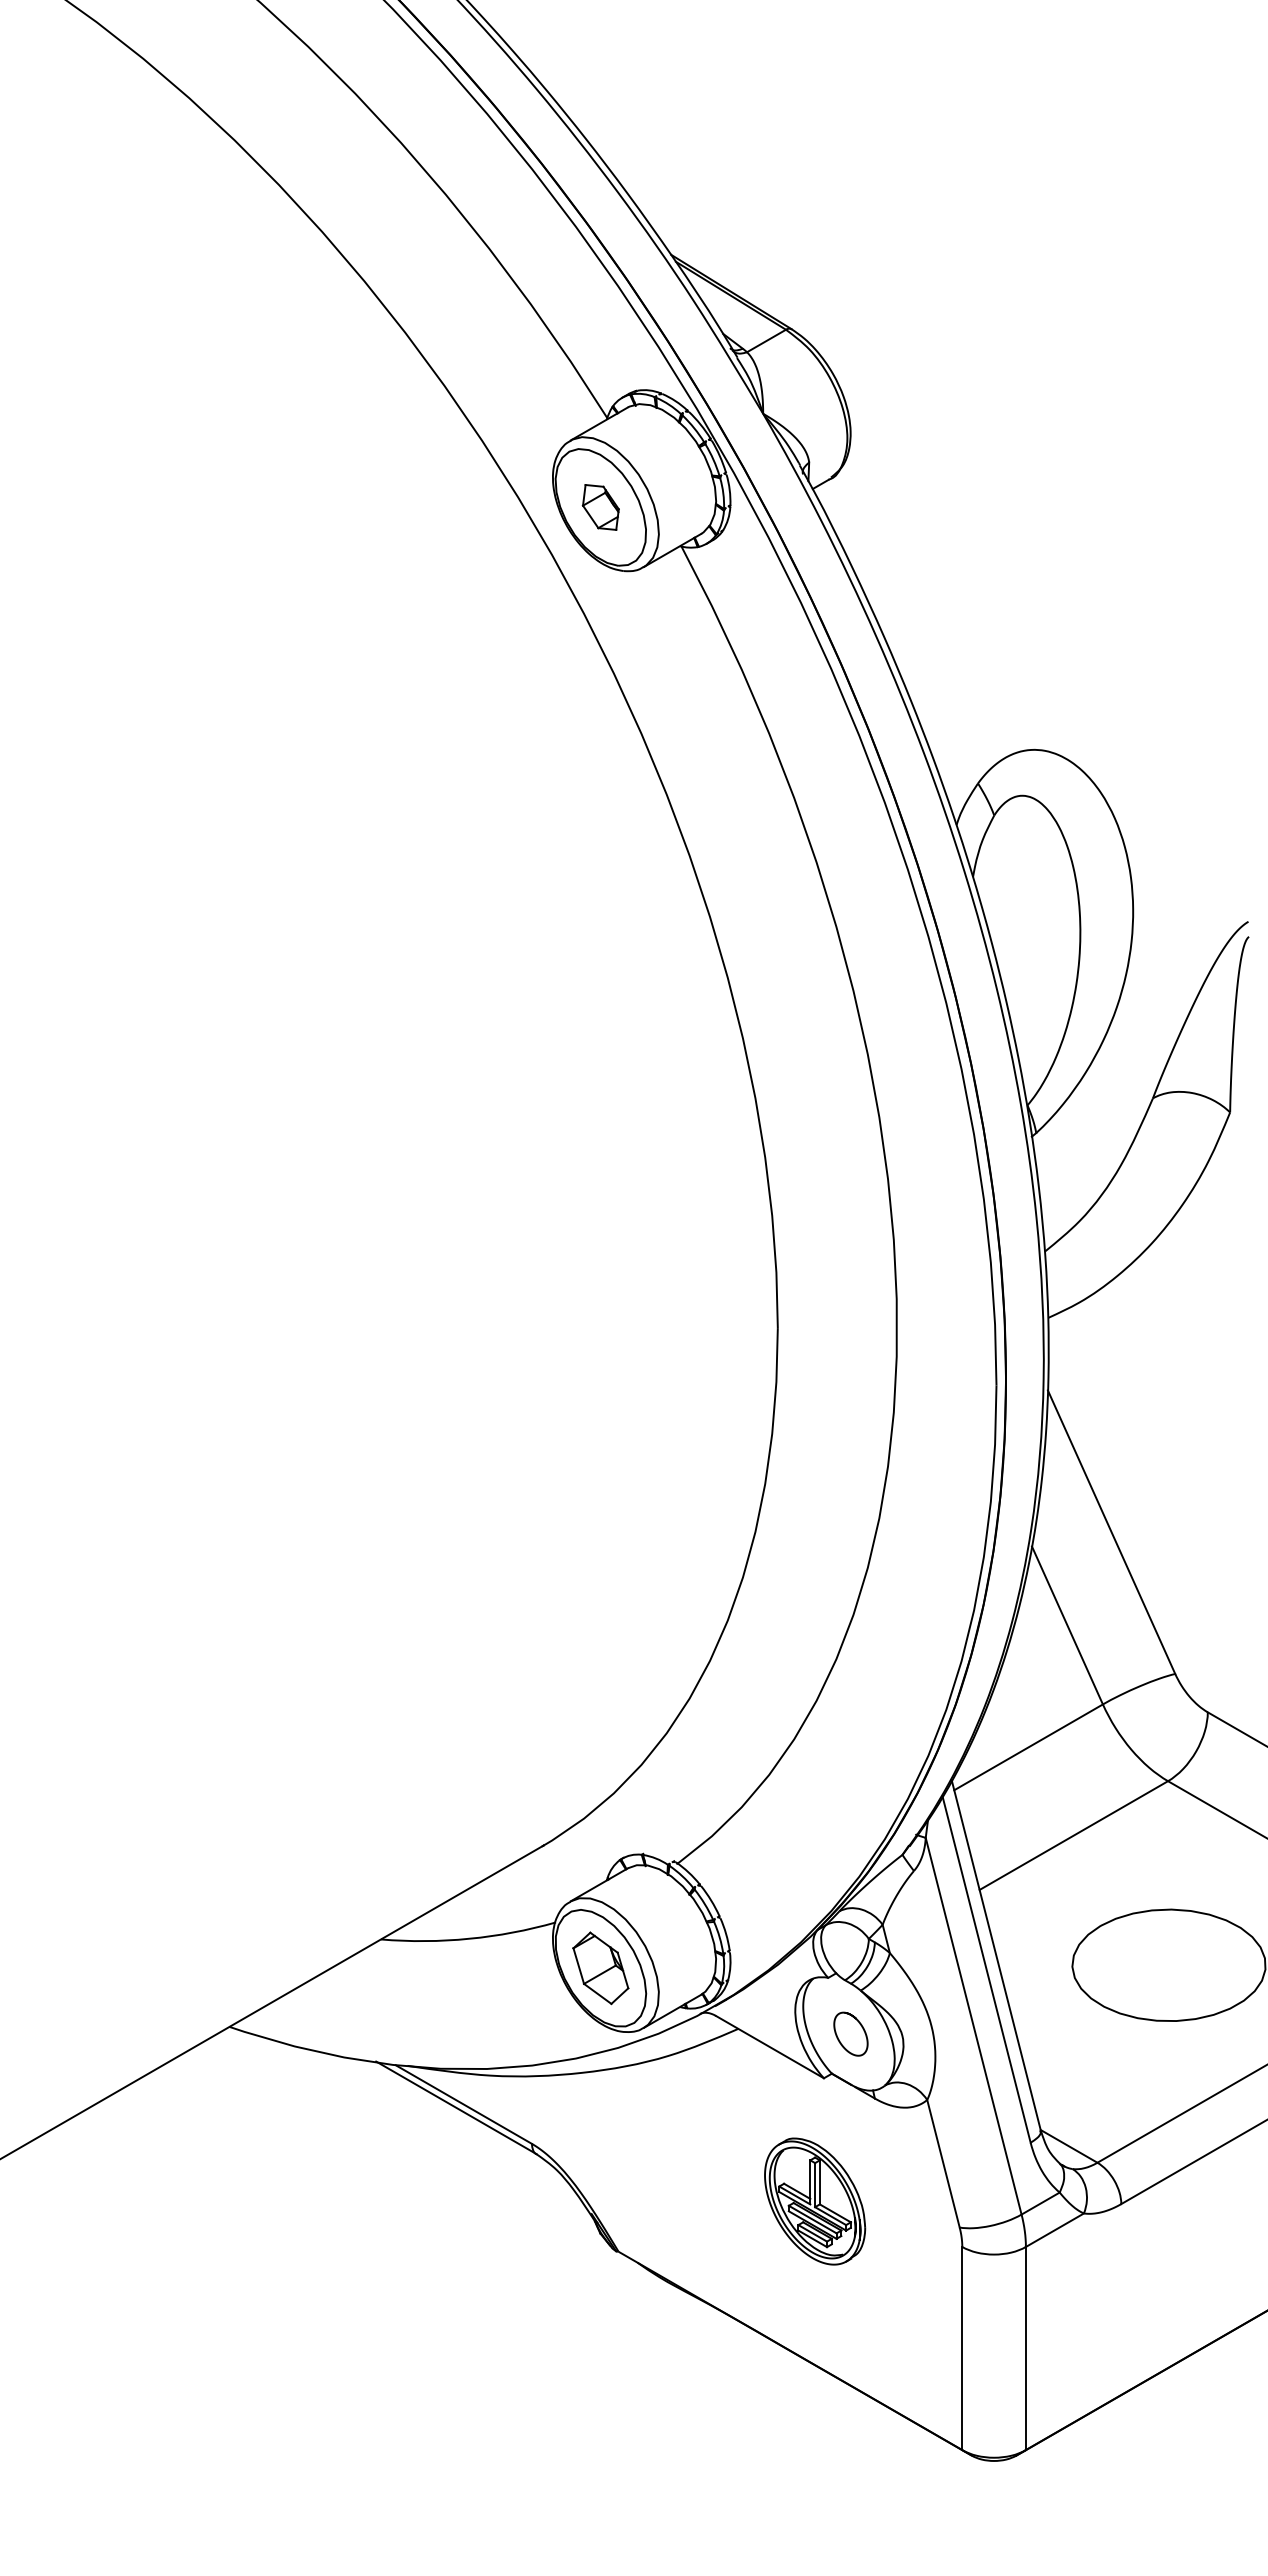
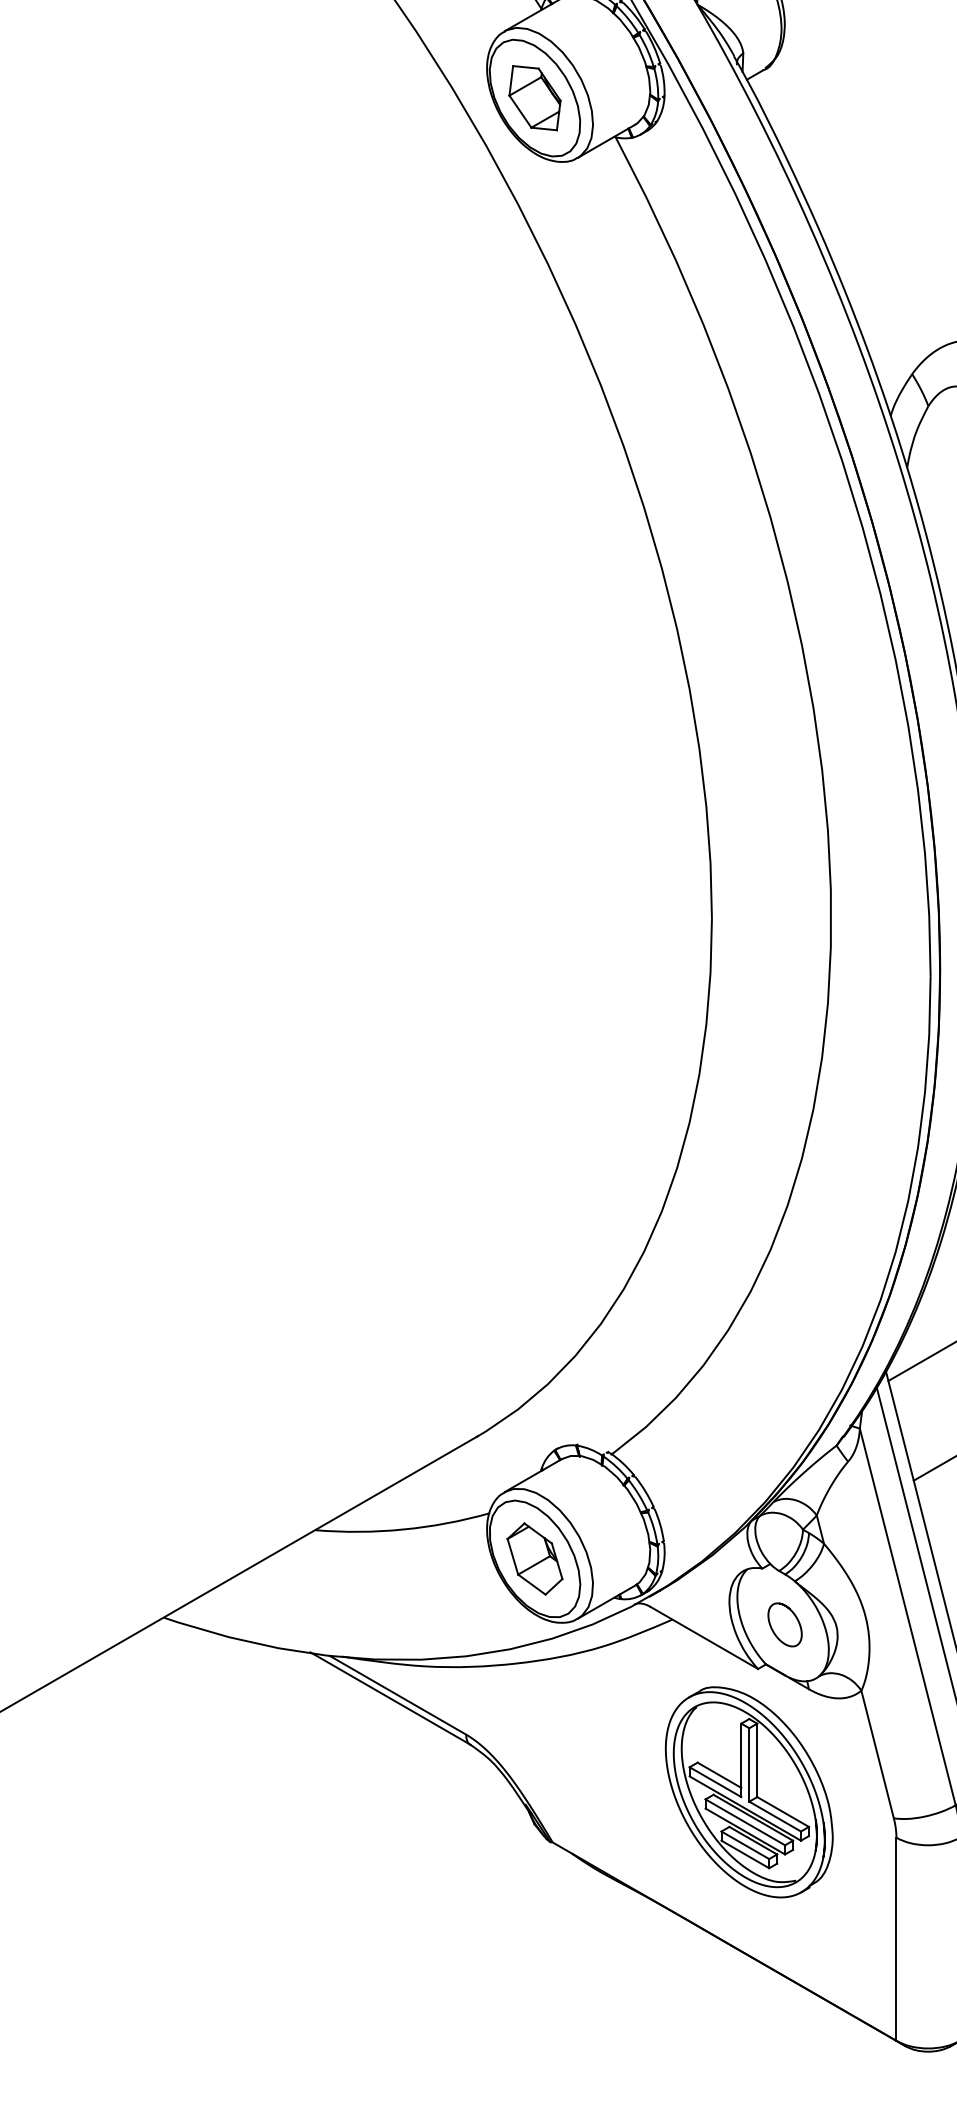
part: (600, 507) -> (534, 98), size x1.43
part: (814, 2201) -> (748, 1792), size x1.67

